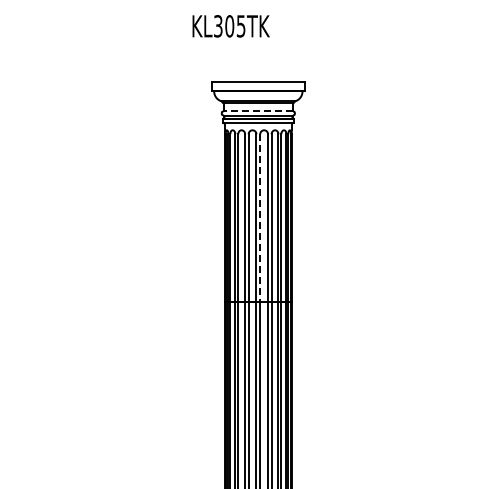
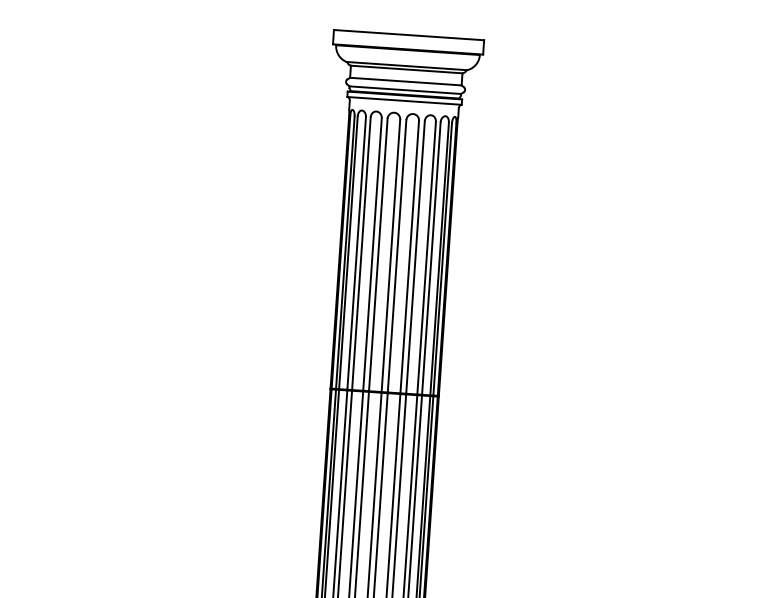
line: (257, 110) -> (404, 81), dashed -> solid
line: (260, 218) -> (397, 257), dashed -> solid

